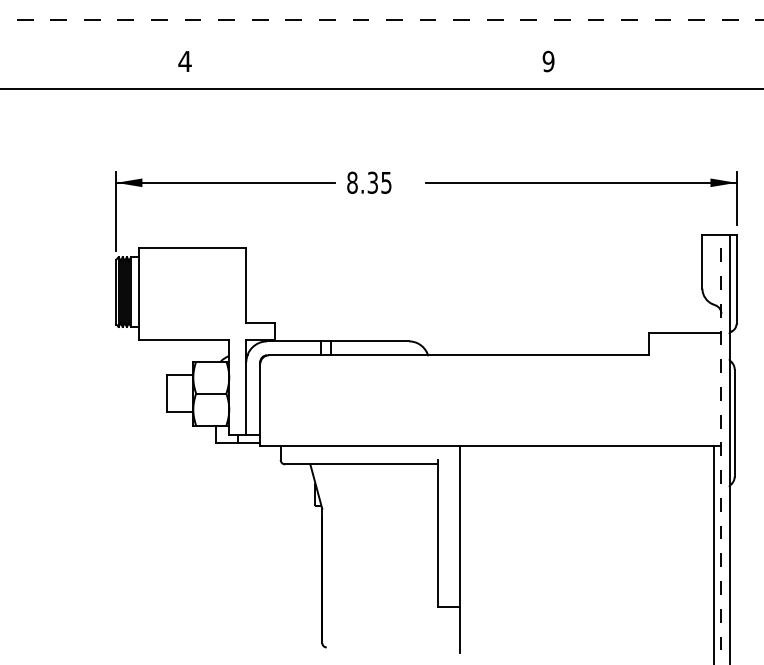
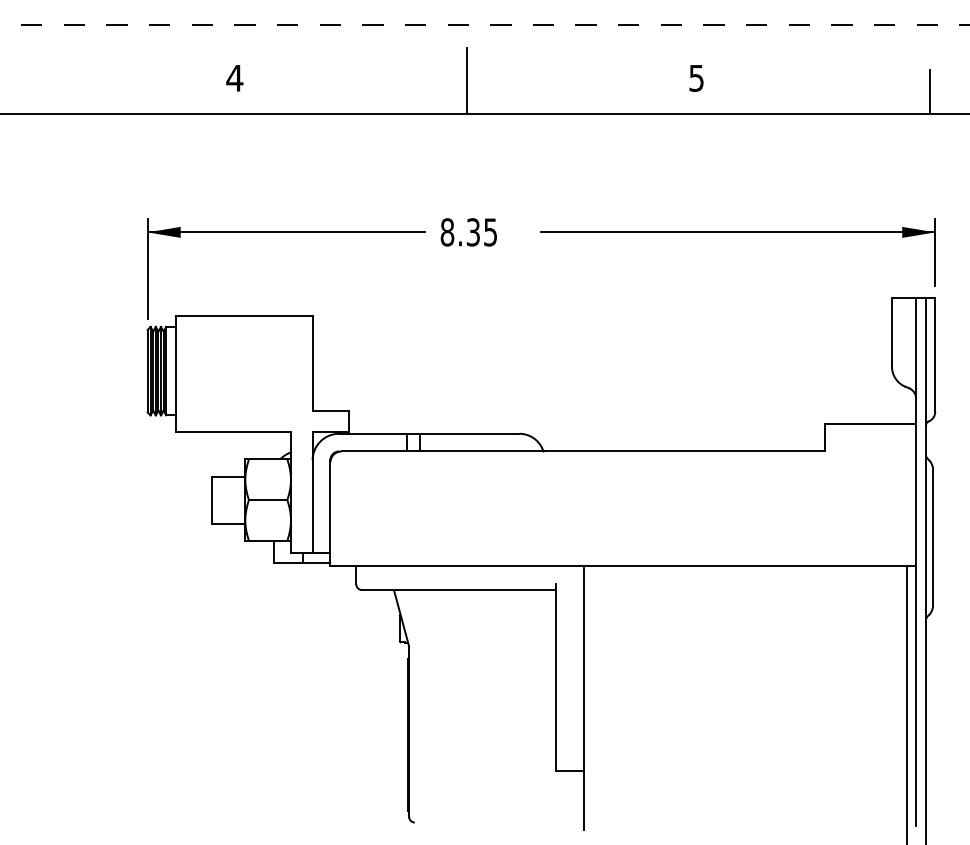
text: (548, 60) -> (696, 77), 9 -> 5
line: (367, 63) -> (466, 80), added
line: (731, 71) -> (928, 90), added
line: (721, 442) -> (916, 562), dashed -> solid

